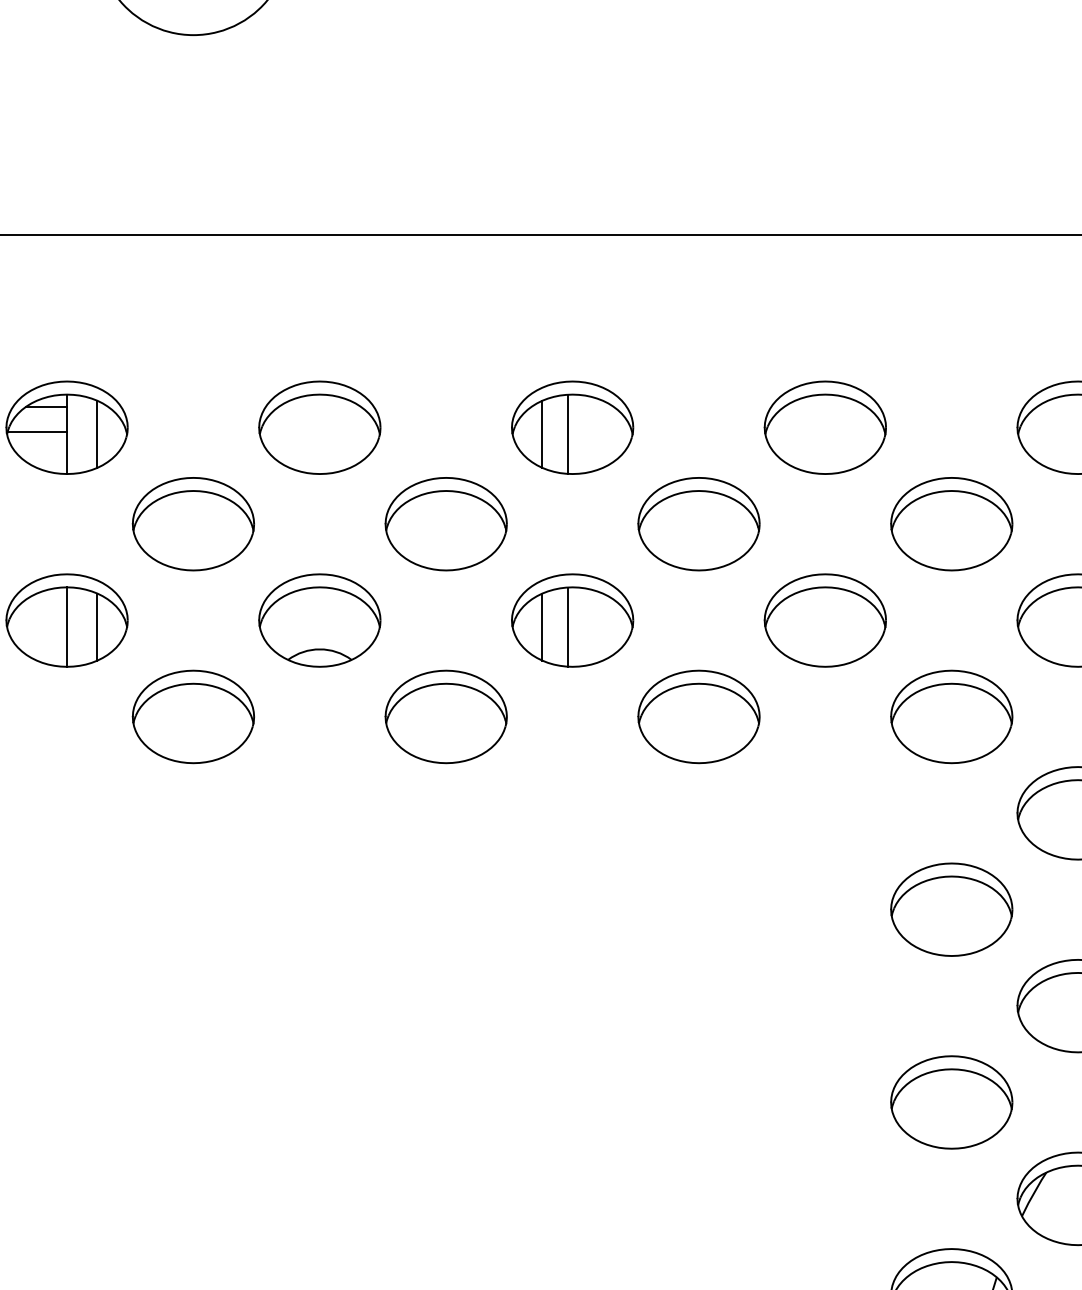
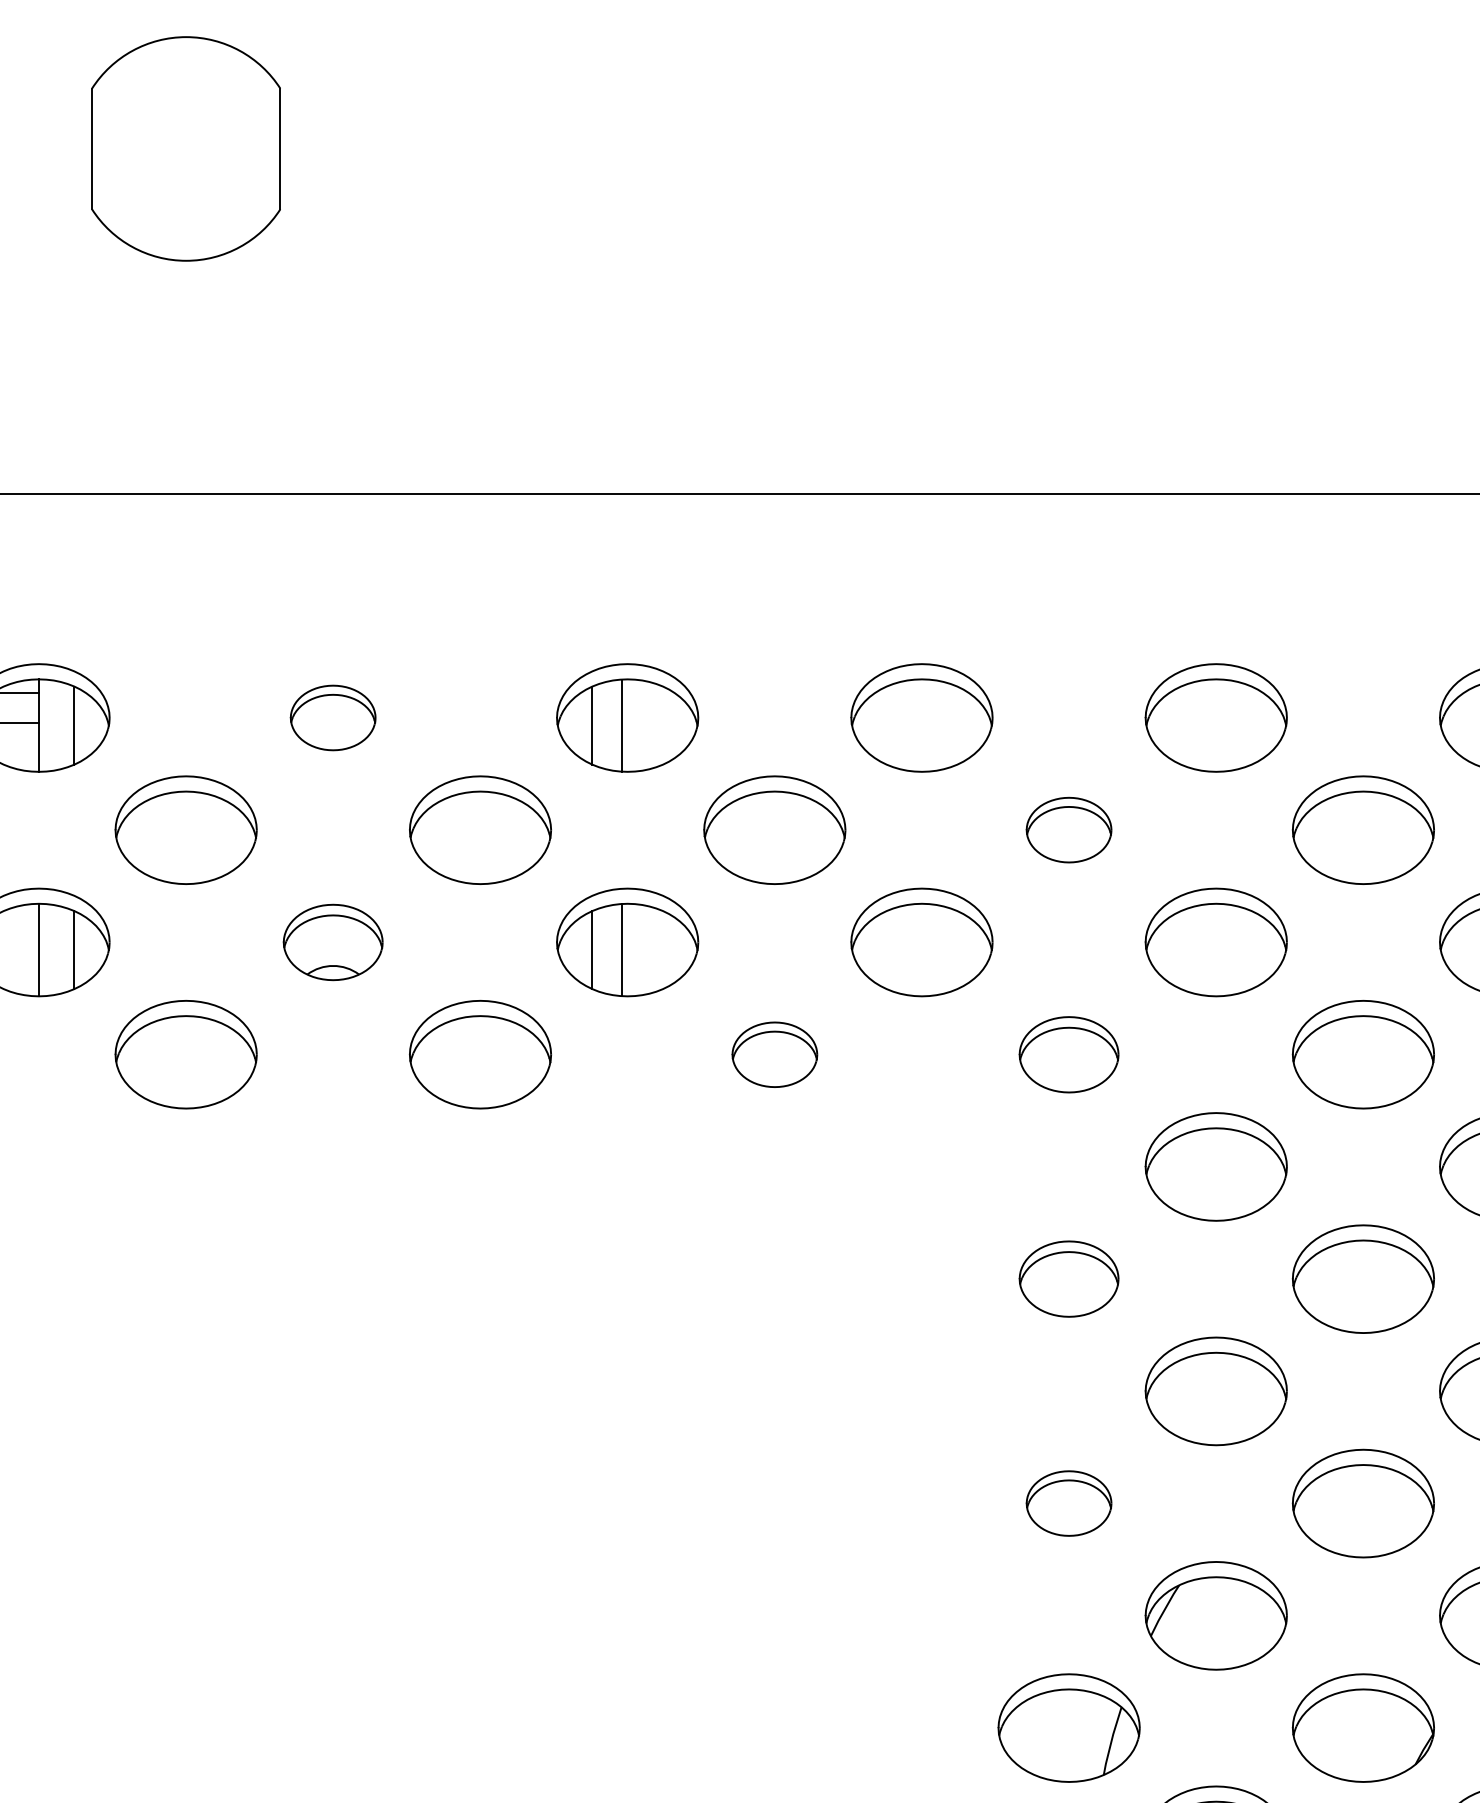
part: (319, 427) -> (332, 717), size x0.6
part: (951, 523) -> (1068, 829), size x0.6
part: (319, 620) -> (332, 942), size x0.7
part: (698, 716) -> (774, 1054), size x0.6
part: (951, 716) -> (1068, 1054), size x0.7
part: (951, 909) -> (1068, 1278), size x0.7
part: (951, 1102) -> (1068, 1503), size x0.6

